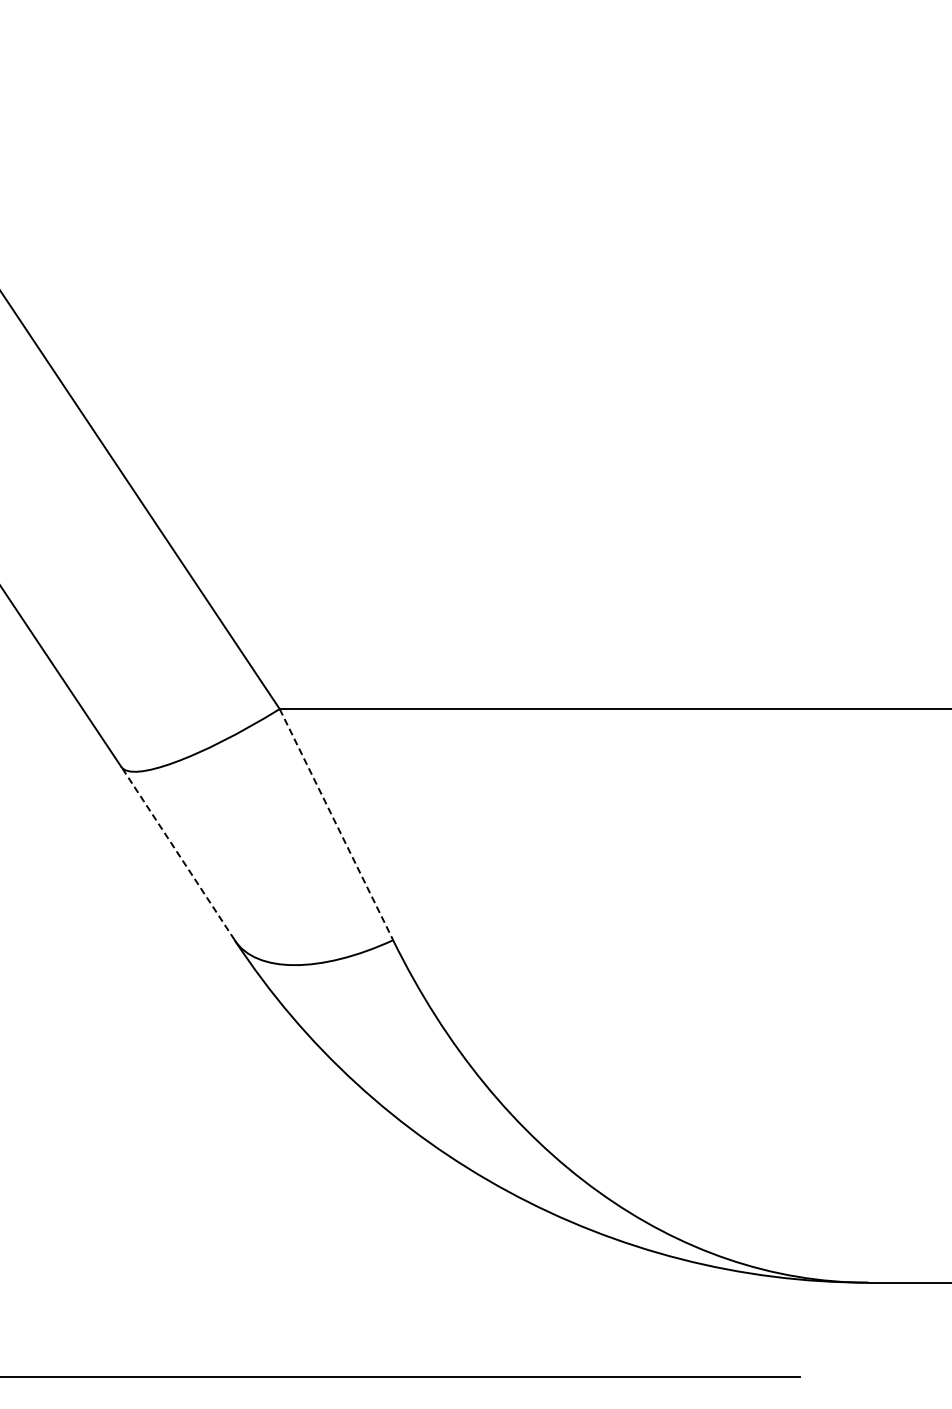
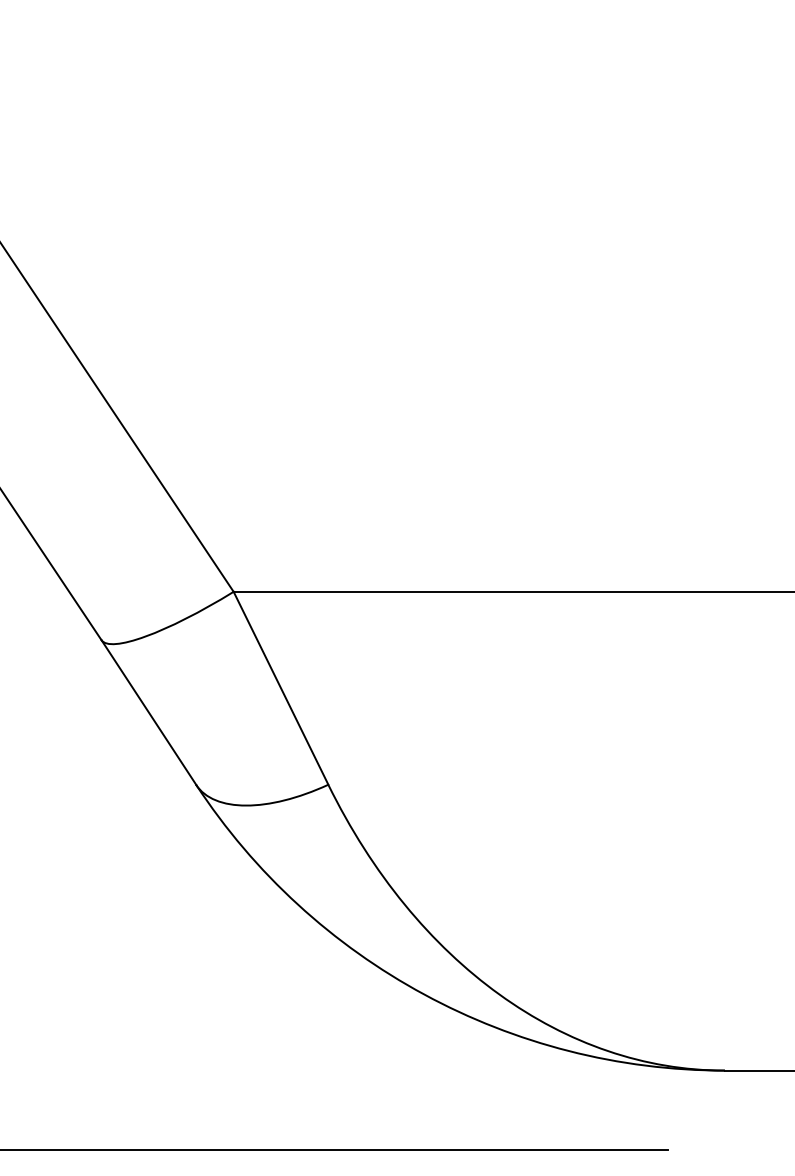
line: (336, 824) -> (281, 688), dashed -> solid
line: (178, 853) -> (149, 712), dashed -> solid

